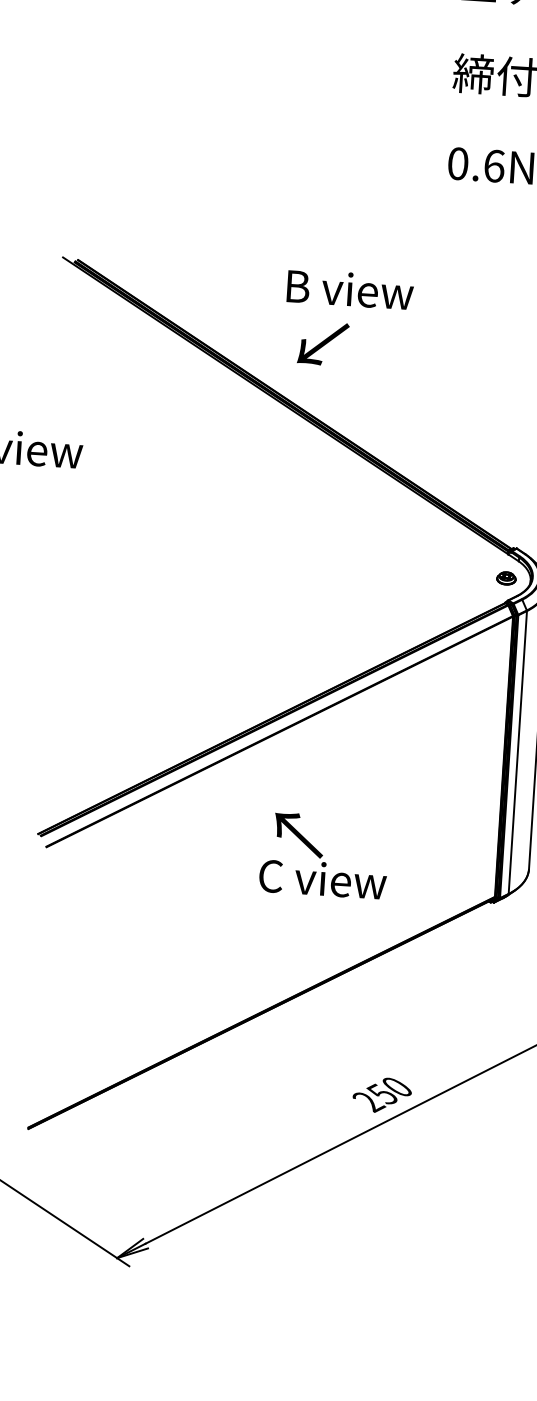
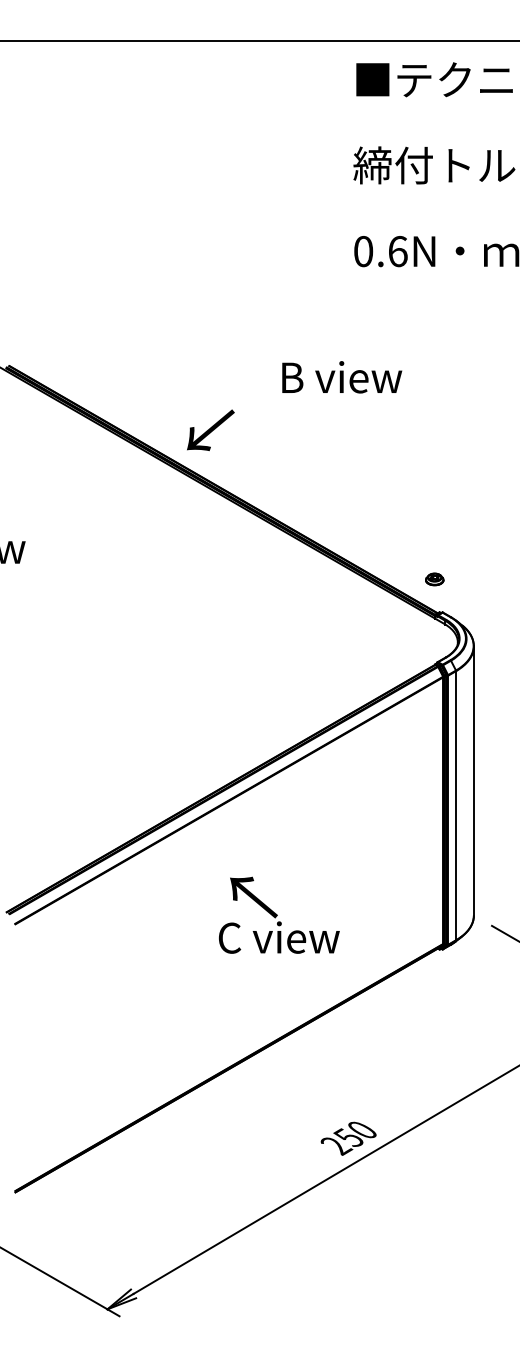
text: (350, 289) -> (342, 377), moved
text: (322, 343) -> (210, 430), moved
part: (506, 578) -> (434, 579), moved

